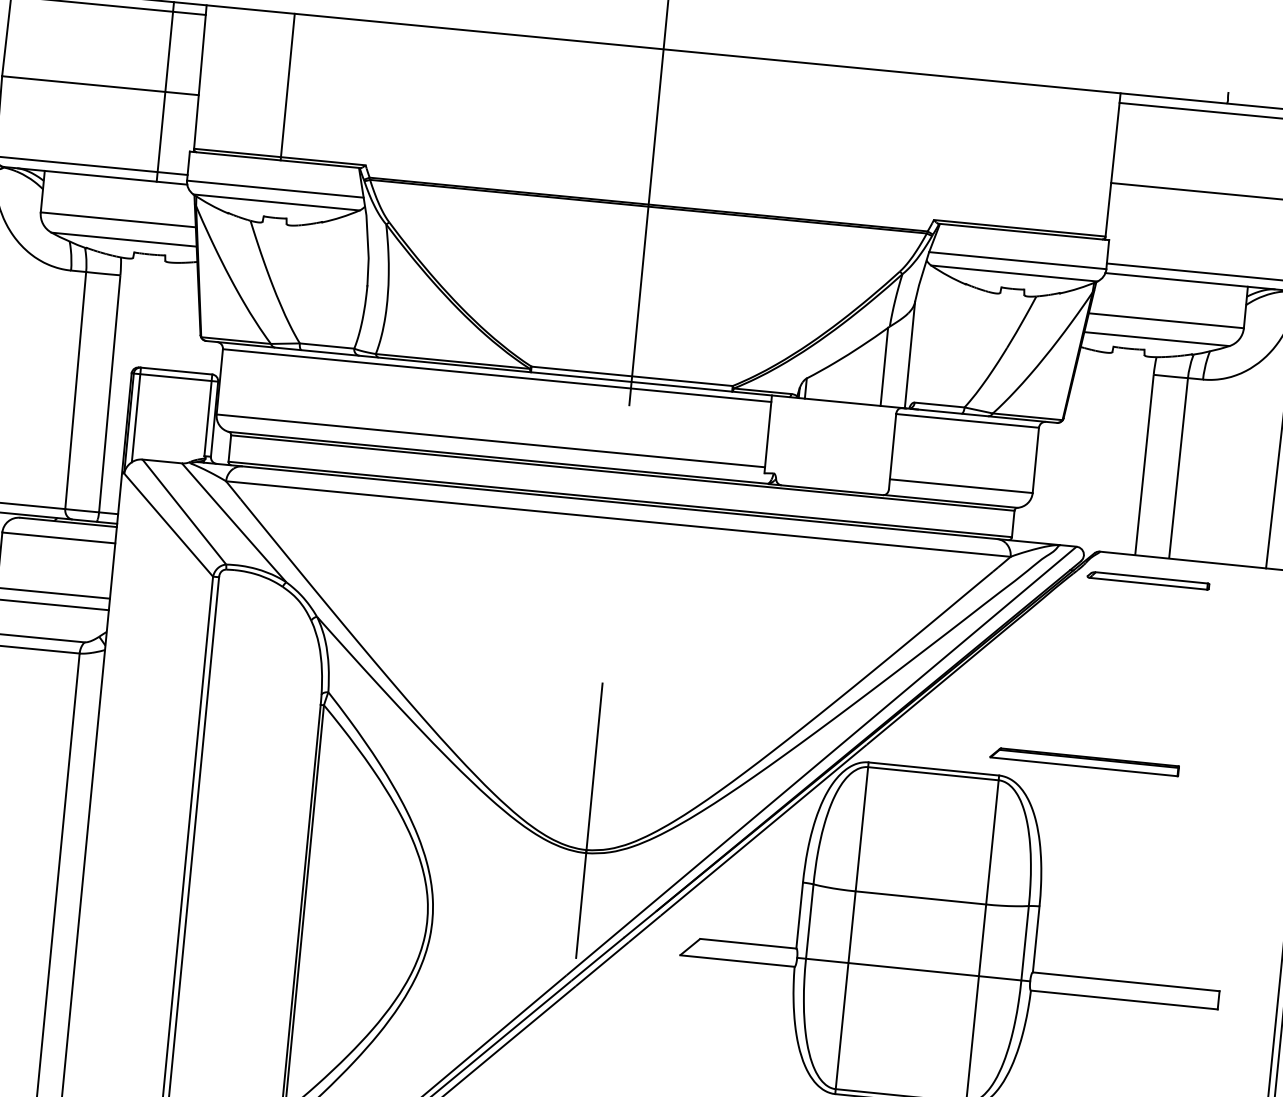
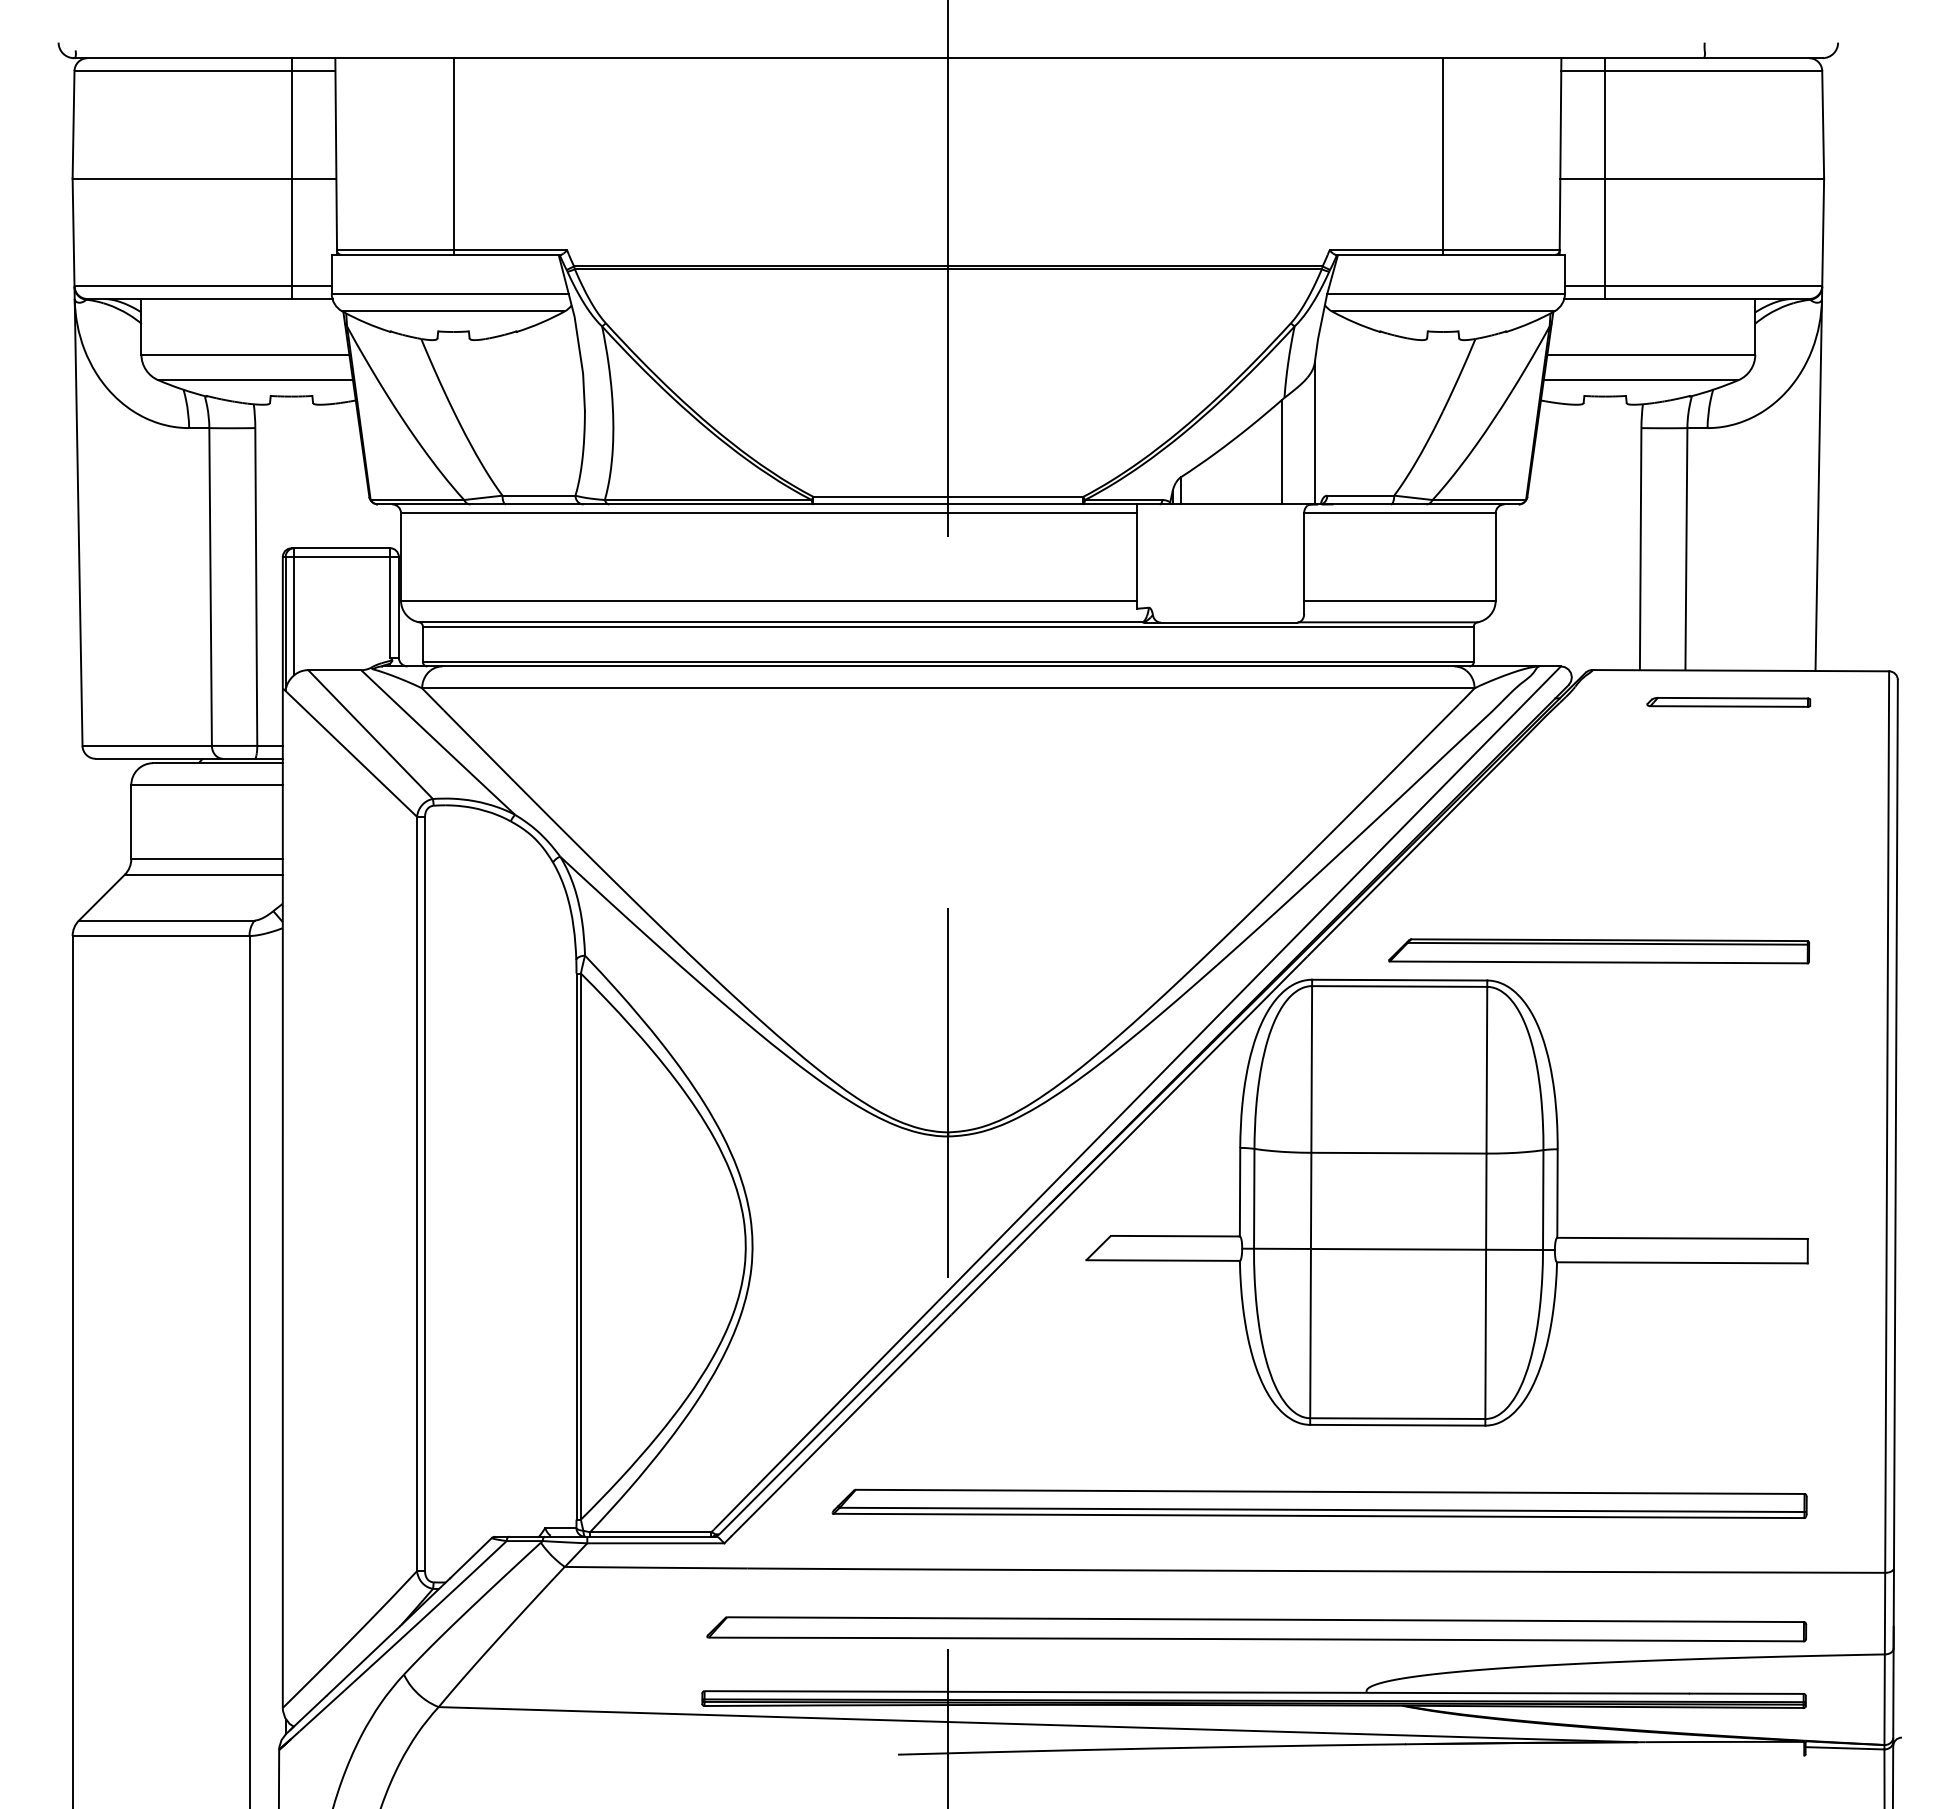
line: (1025, 158) -> (1443, 156), added
line: (1144, 186) -> (1605, 178), added
part: (1148, 580) -> (1728, 702), moved
part: (1084, 761) -> (1599, 951), size x1.67

